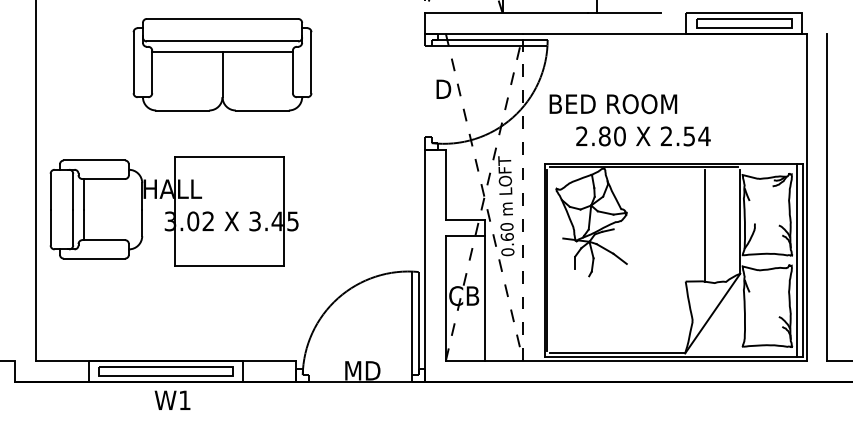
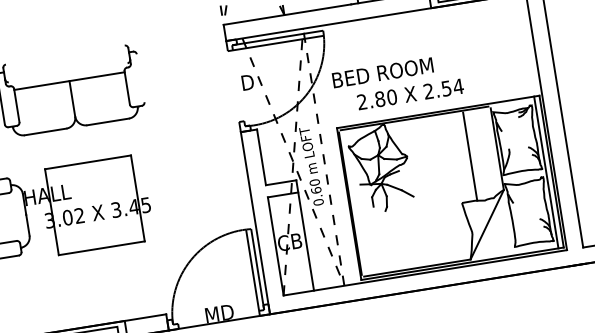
line: (222, 18) -> (65, 54), removed
line: (222, 41) -> (68, 72), removed
line: (311, 62) -> (140, 78), removed

